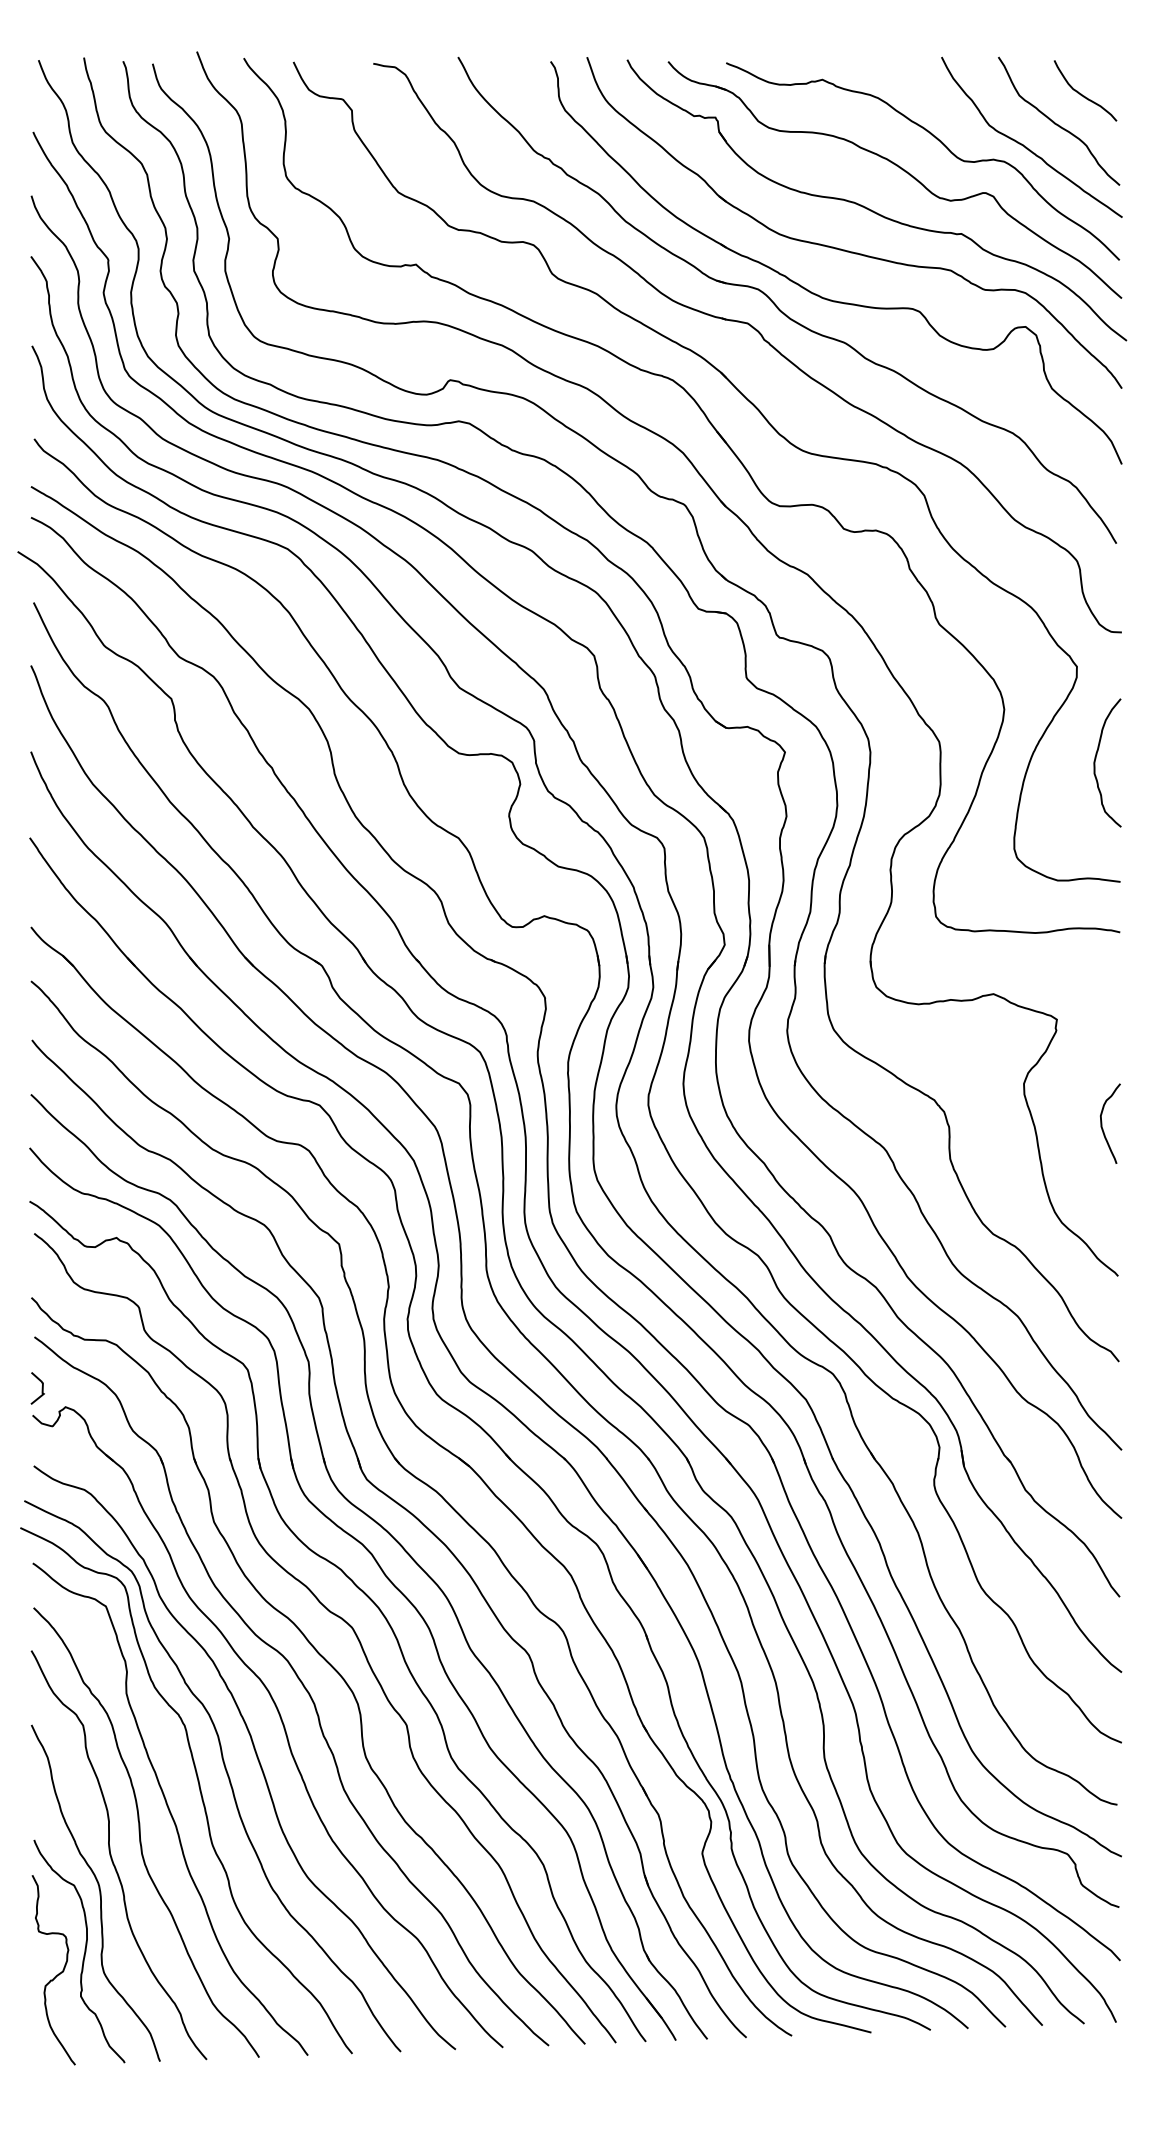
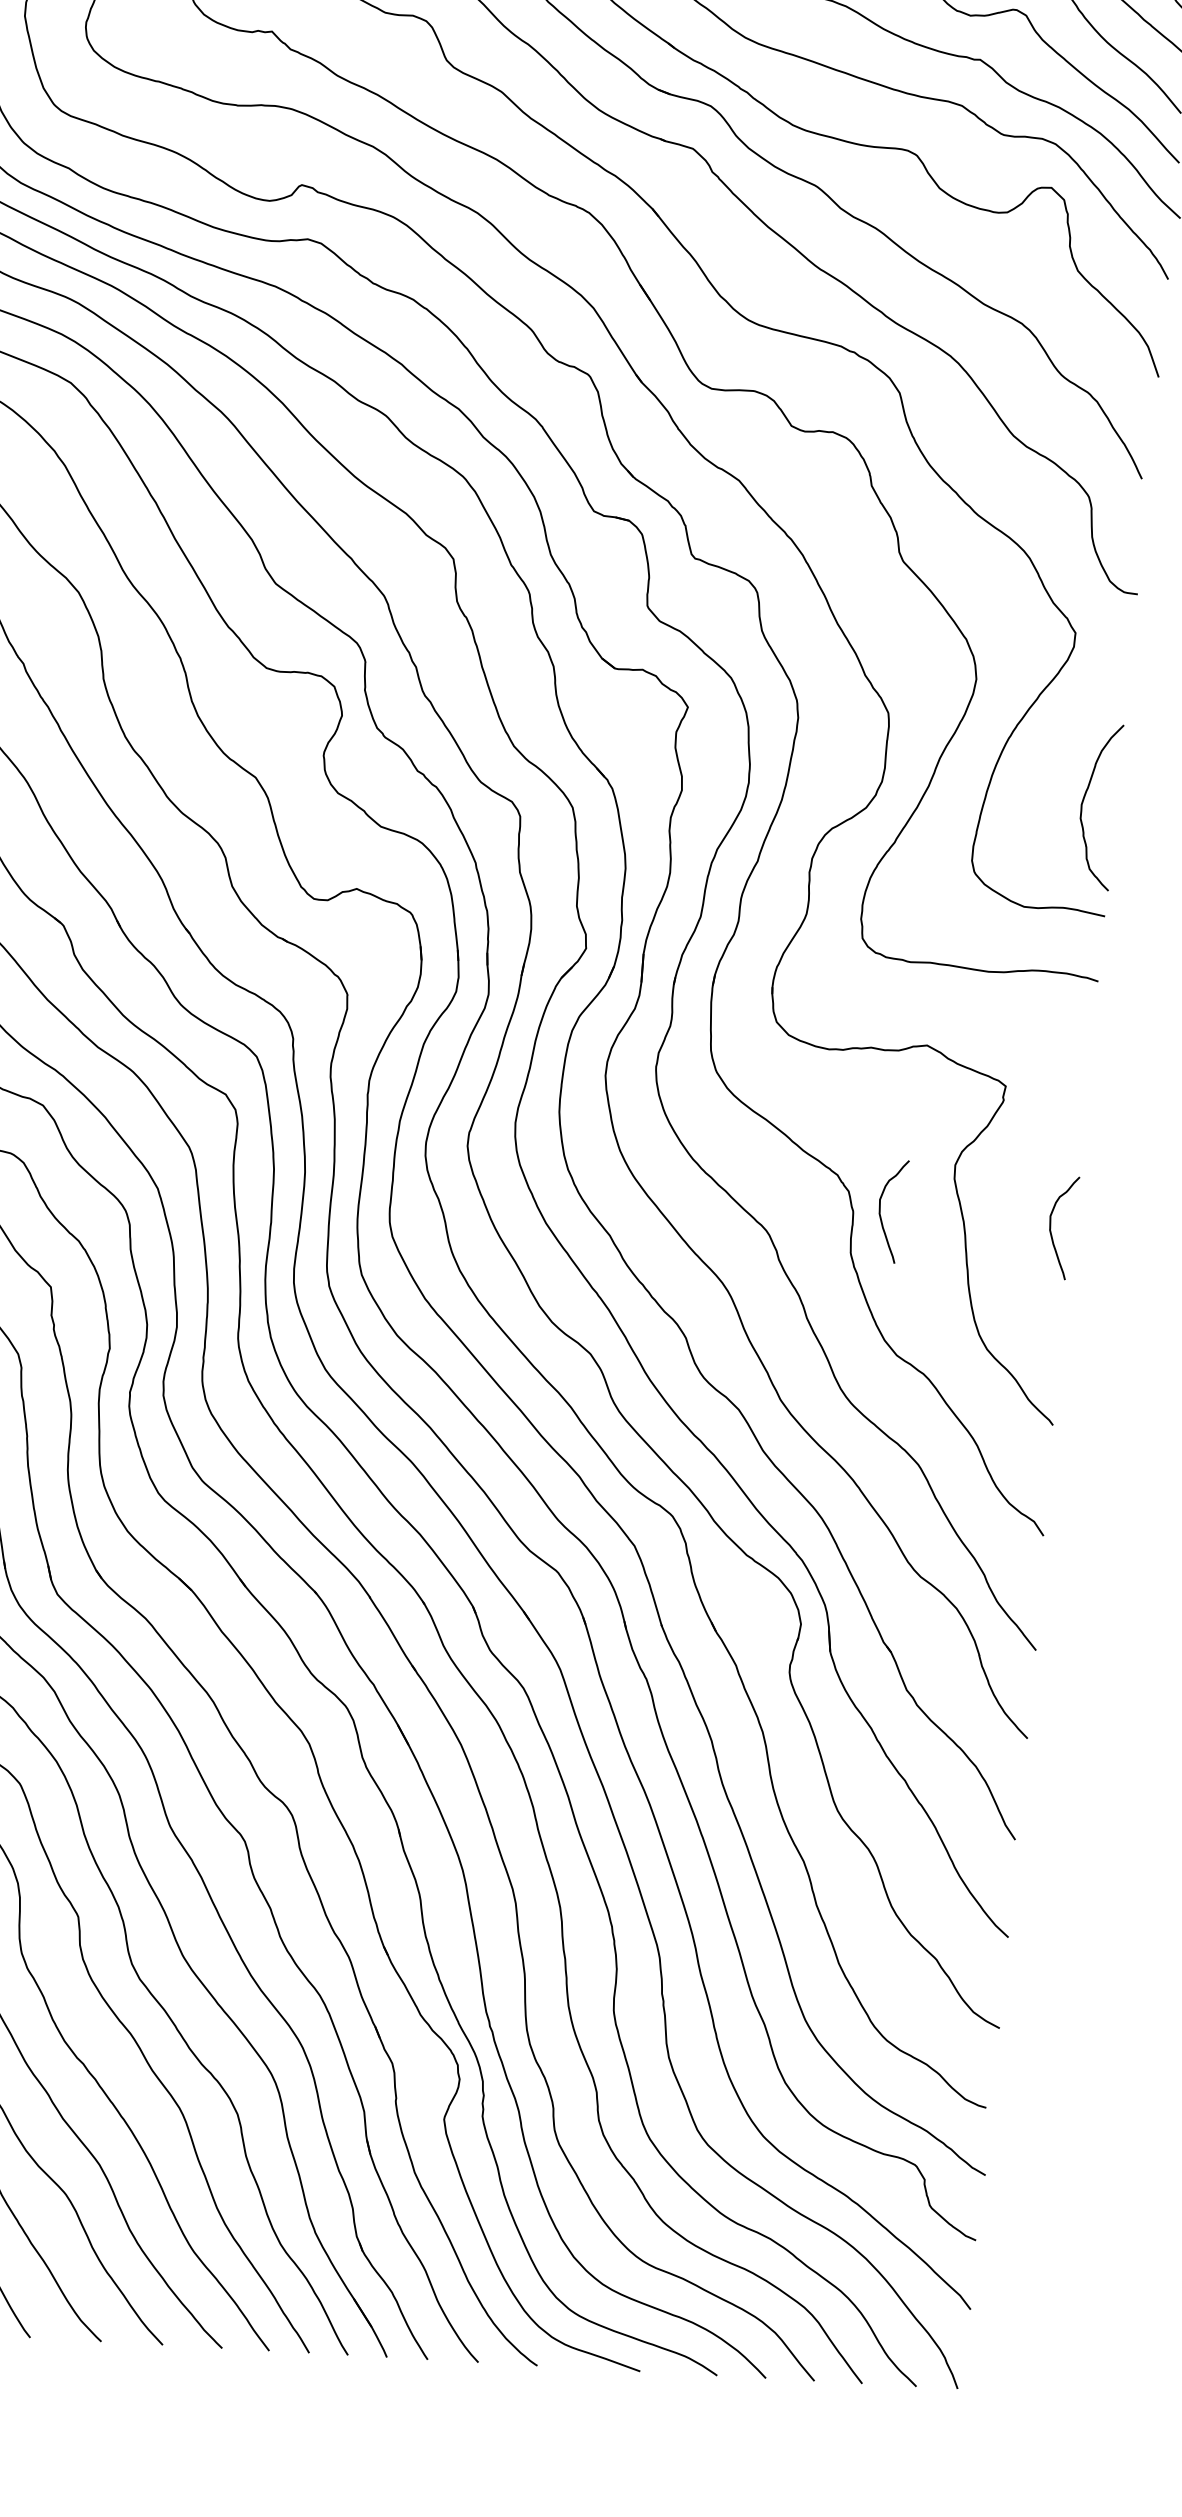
curve: (1096, 758) -> (1085, 799), moved
curve: (970, 1123) -> (881, 1209), added

